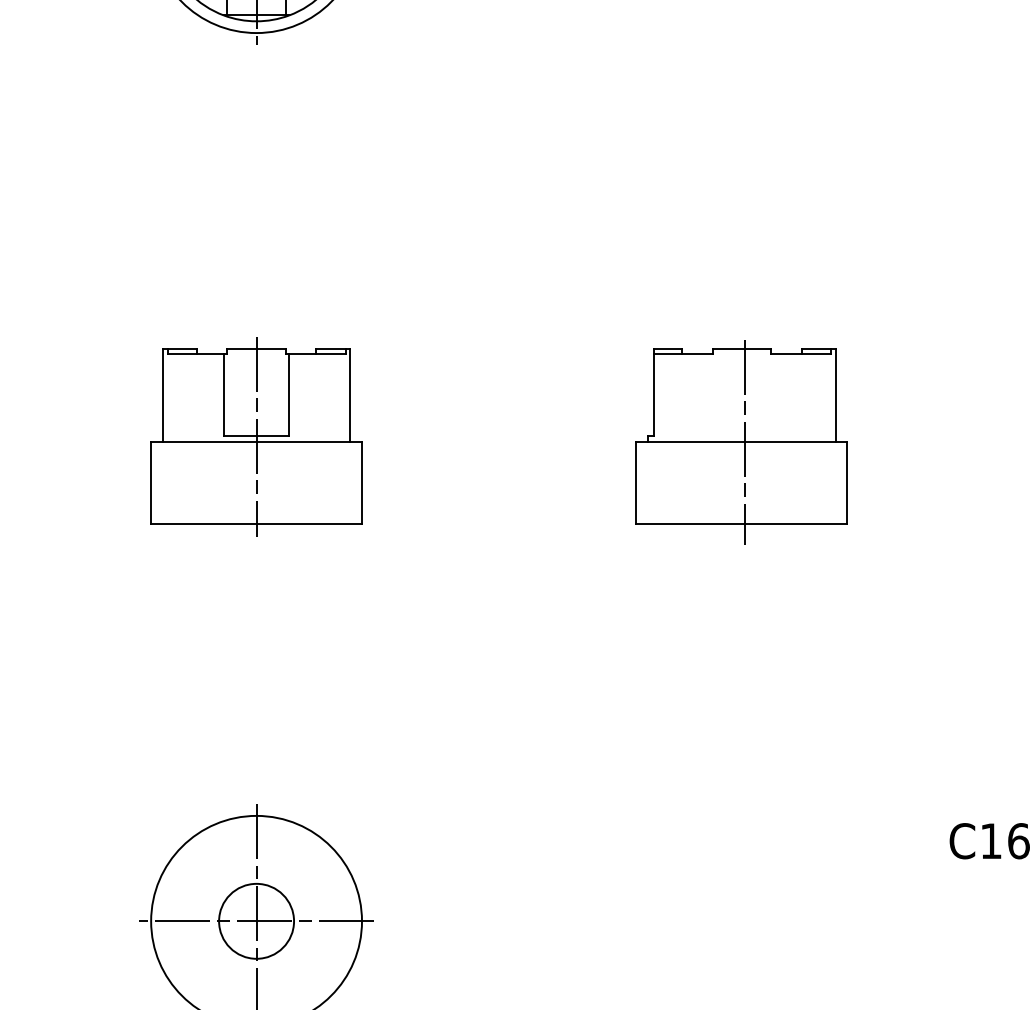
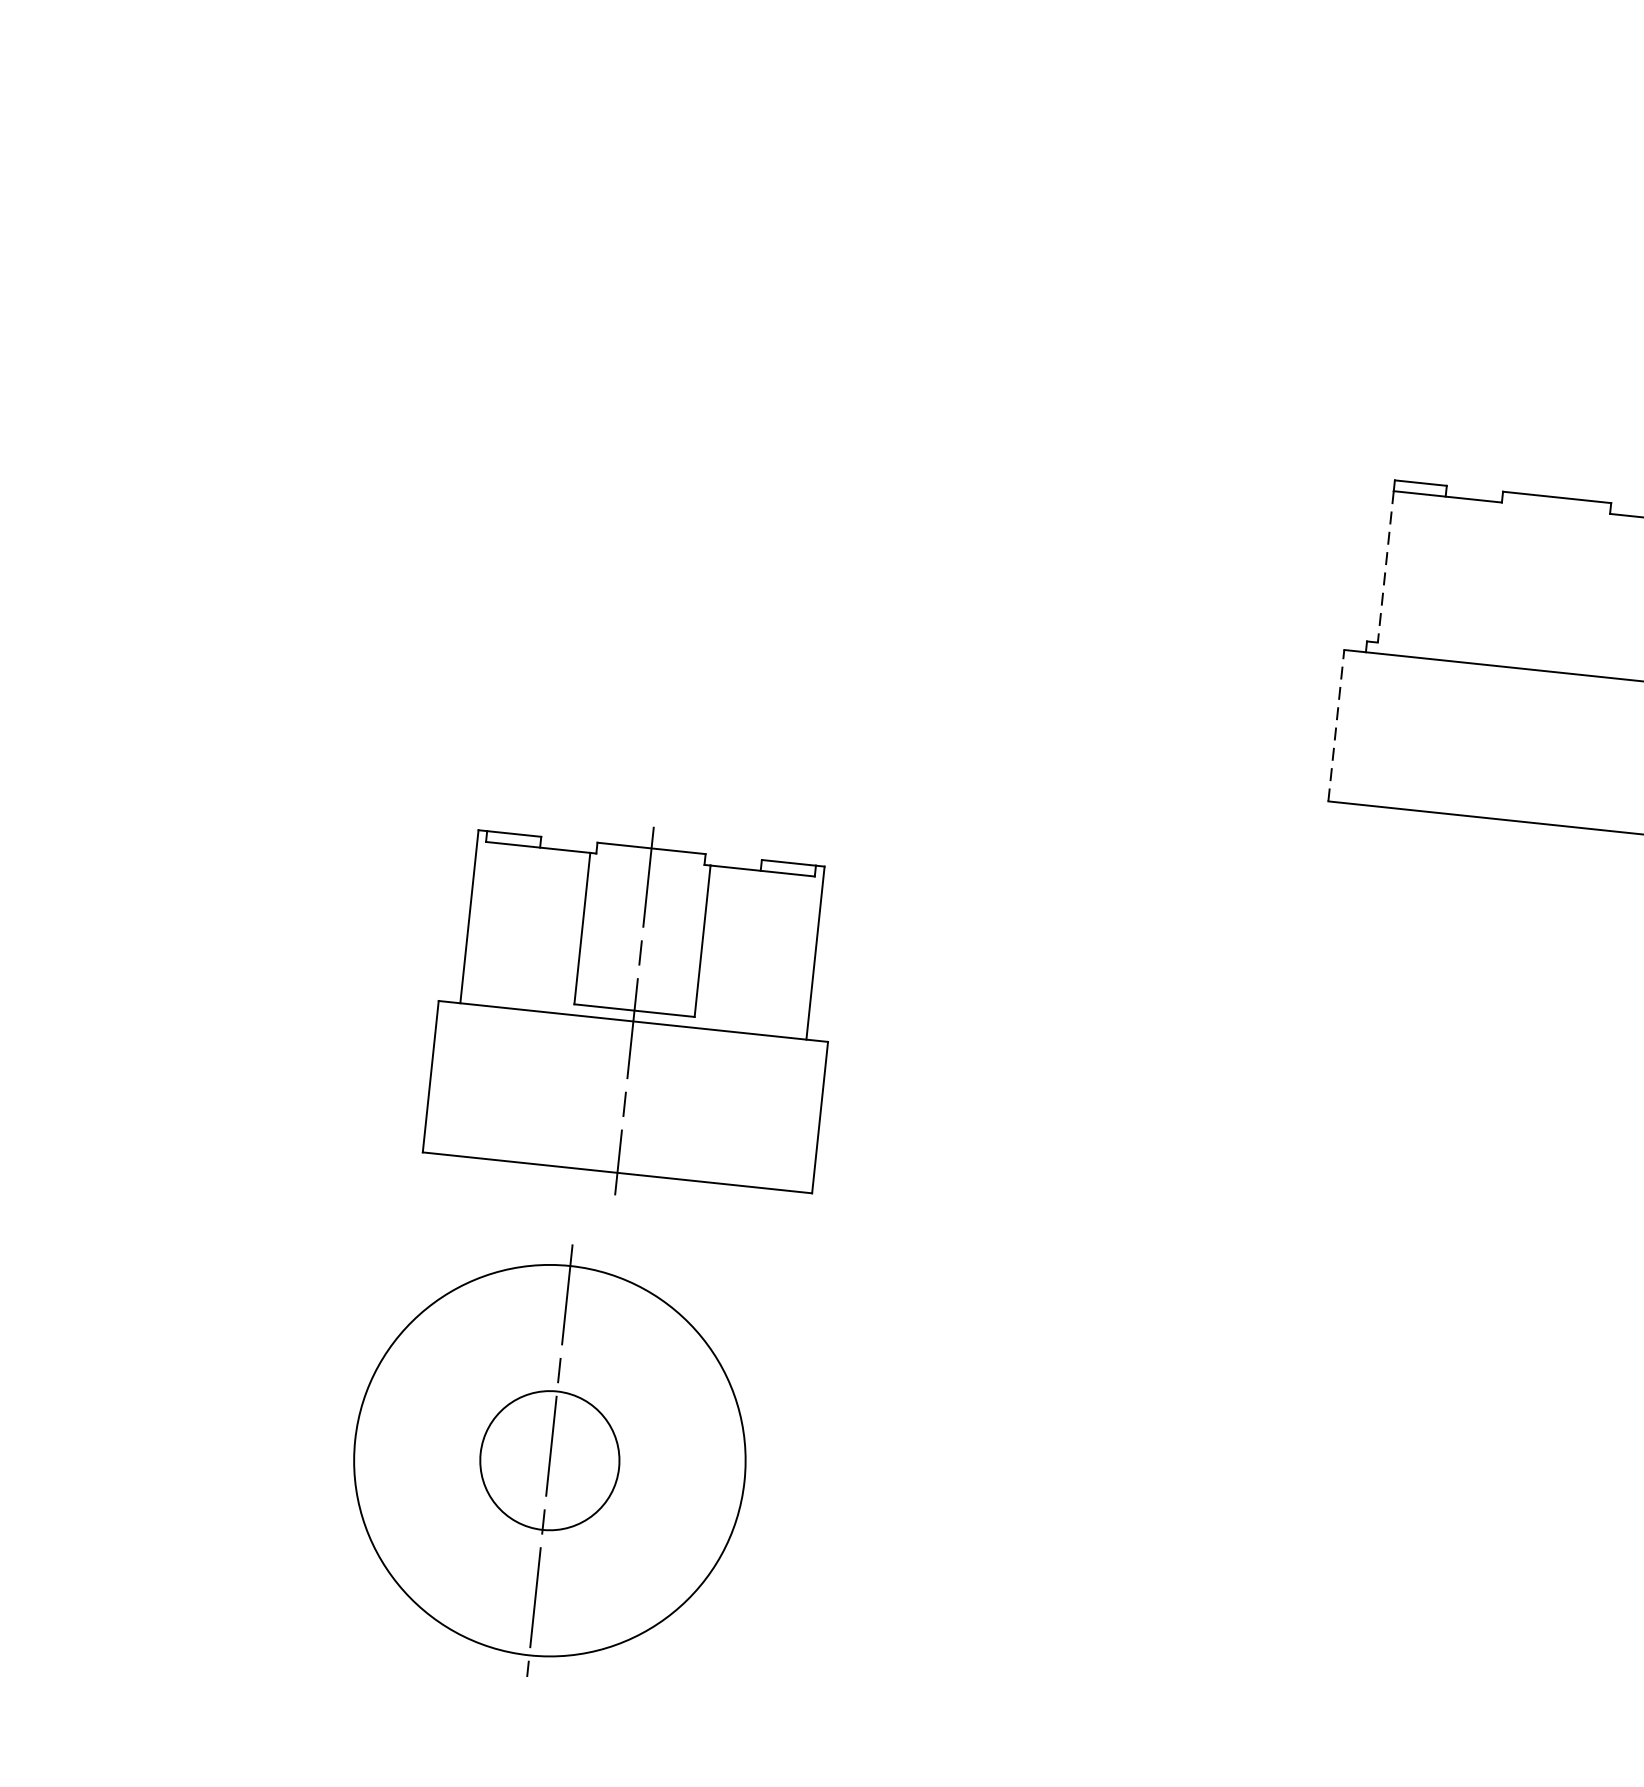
line: (654, 395) -> (1386, 566), solid -> dashed
part: (256, 436) -> (634, 1010), moved
line: (744, 442) -> (1543, 671), removed
line: (636, 483) -> (1336, 725), solid -> dashed
line: (256, 921) -> (549, 1460), removed

